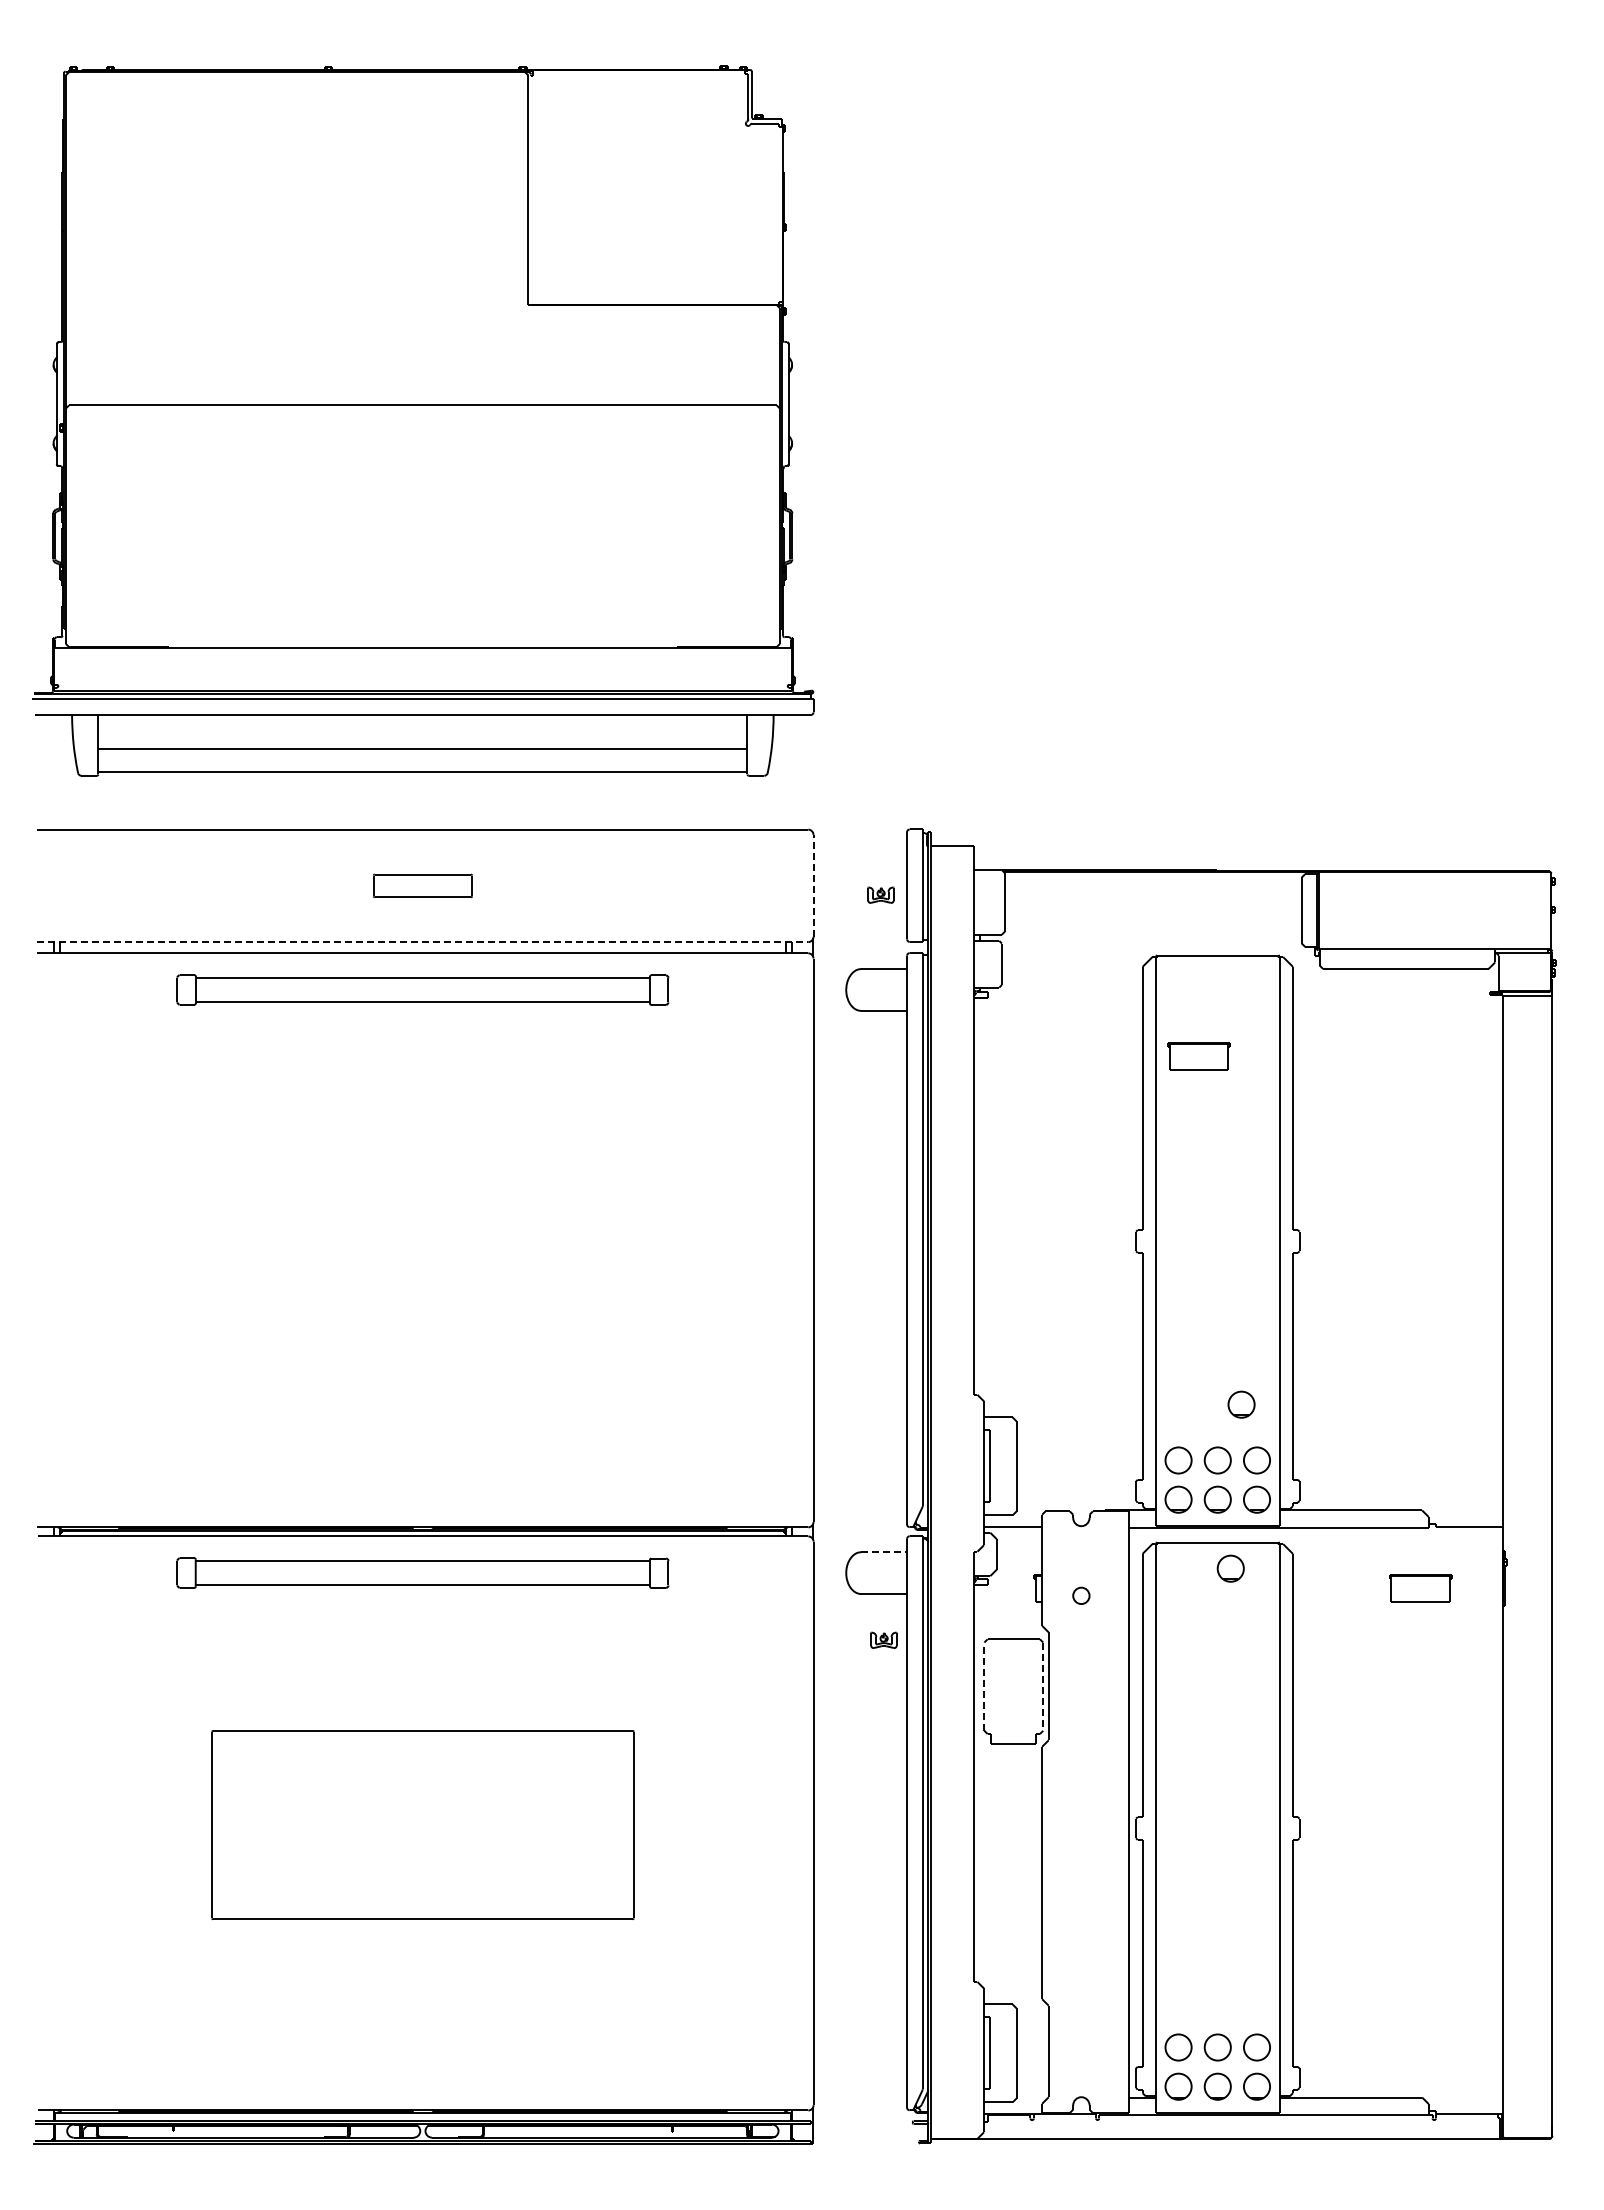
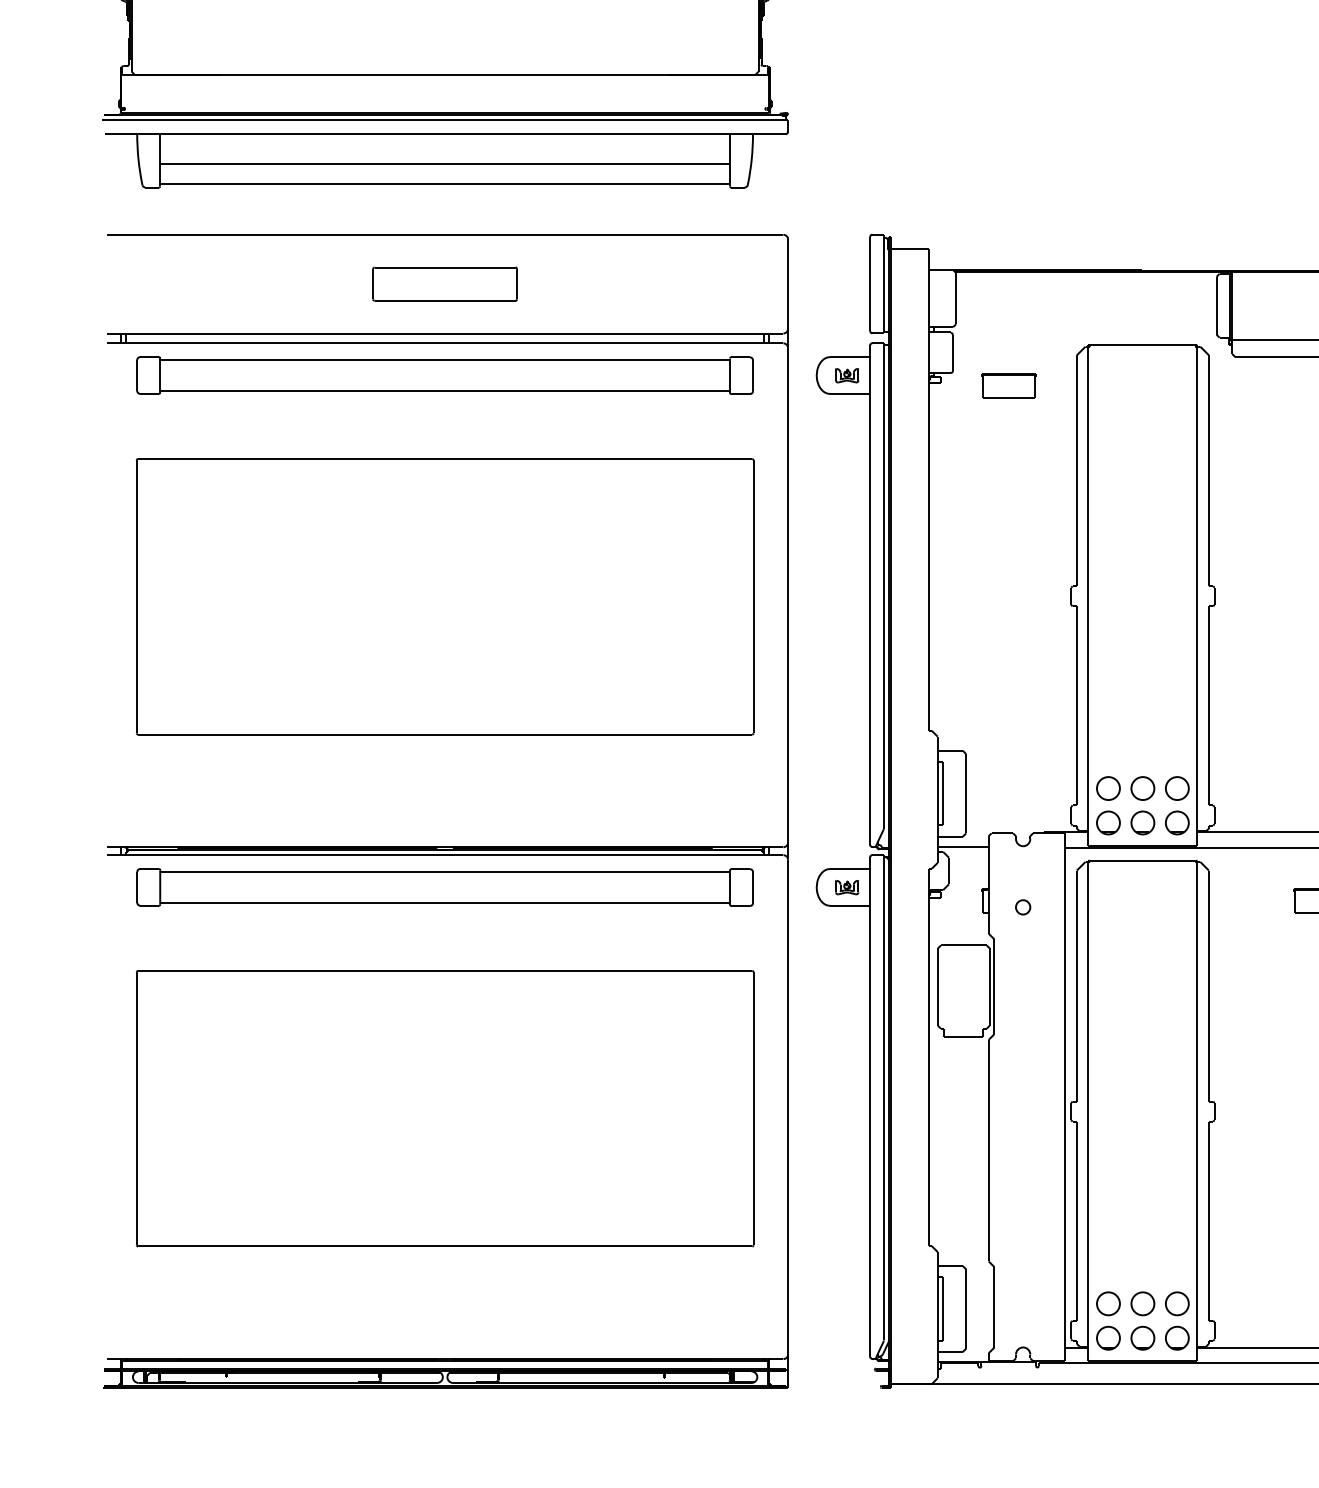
part: (422, 885) -> (444, 283), size x1.67
line: (813, 885) -> (788, 283), dashed -> solid
part: (880, 894) -> (846, 375), moved
line: (423, 942) -> (445, 333), dashed -> solid
part: (422, 989) -> (444, 375), size x1.43
part: (1198, 1056) -> (1008, 385), moved
part: (422, 1241) -> (444, 596), added
part: (1241, 1404) -> (1163, 739), removed
line: (884, 1552) -> (850, 869), dashed -> solid
part: (1230, 1568) -> (1154, 883), removed
part: (422, 1572) -> (444, 886), size x1.43
part: (883, 1639) -> (846, 886), moved
line: (984, 1686) -> (938, 986), dashed -> solid
line: (1043, 1687) -> (989, 987), dashed -> solid
part: (422, 1824) -> (444, 1108), size x1.67

